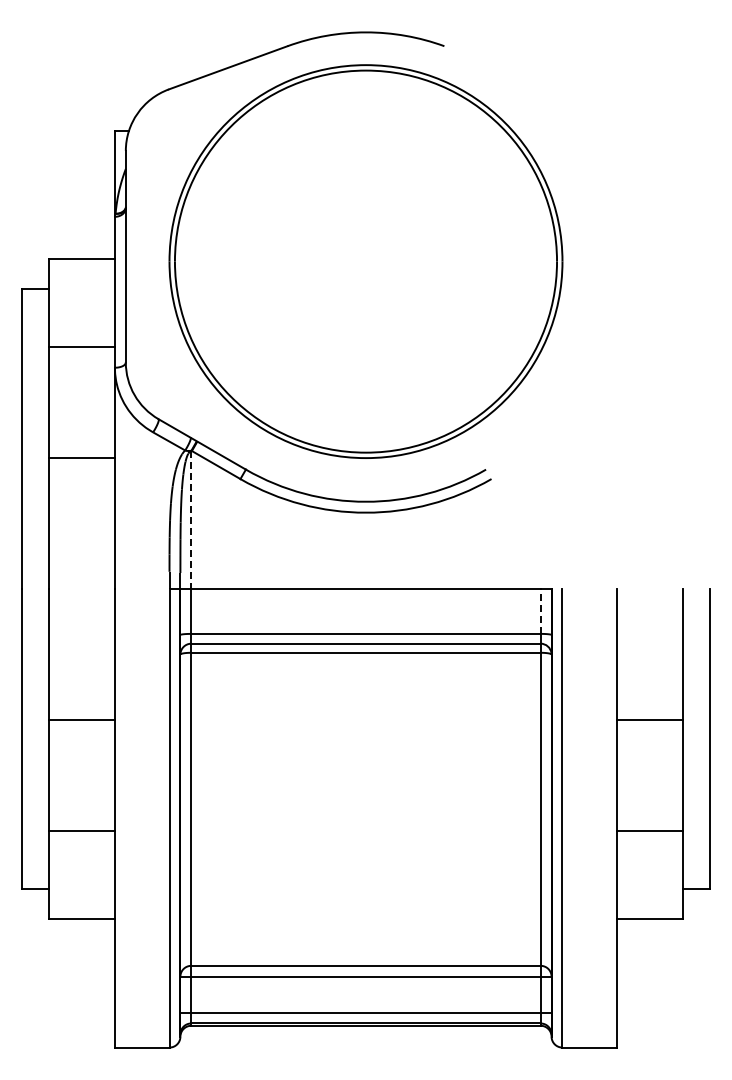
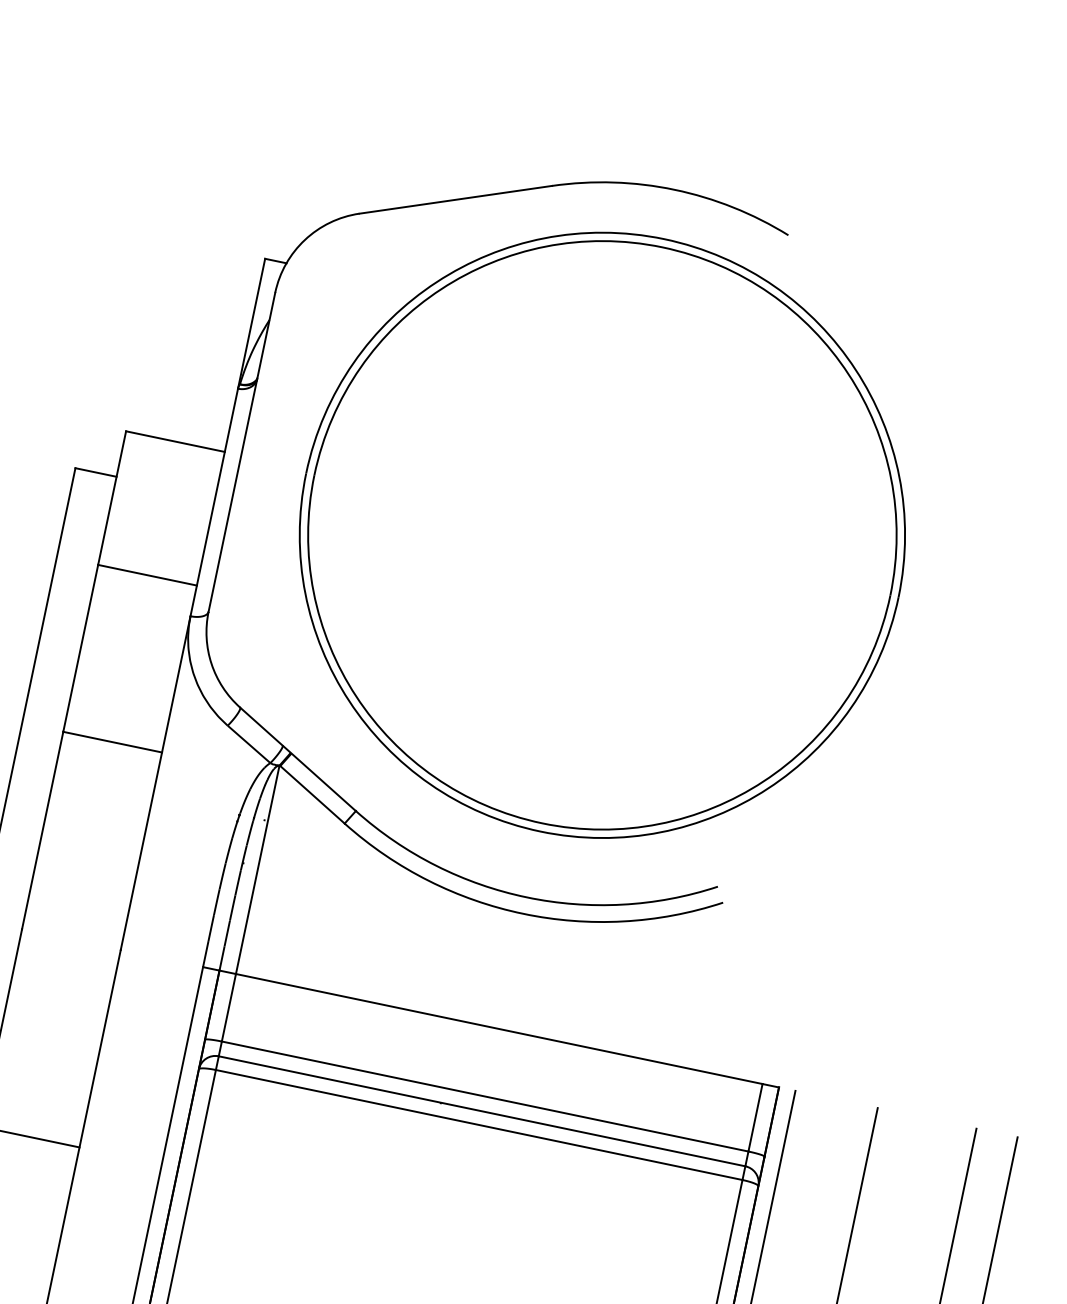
line: (191, 520) -> (257, 870), dashed -> solid
line: (540, 611) -> (755, 1117), dashed -> solid

